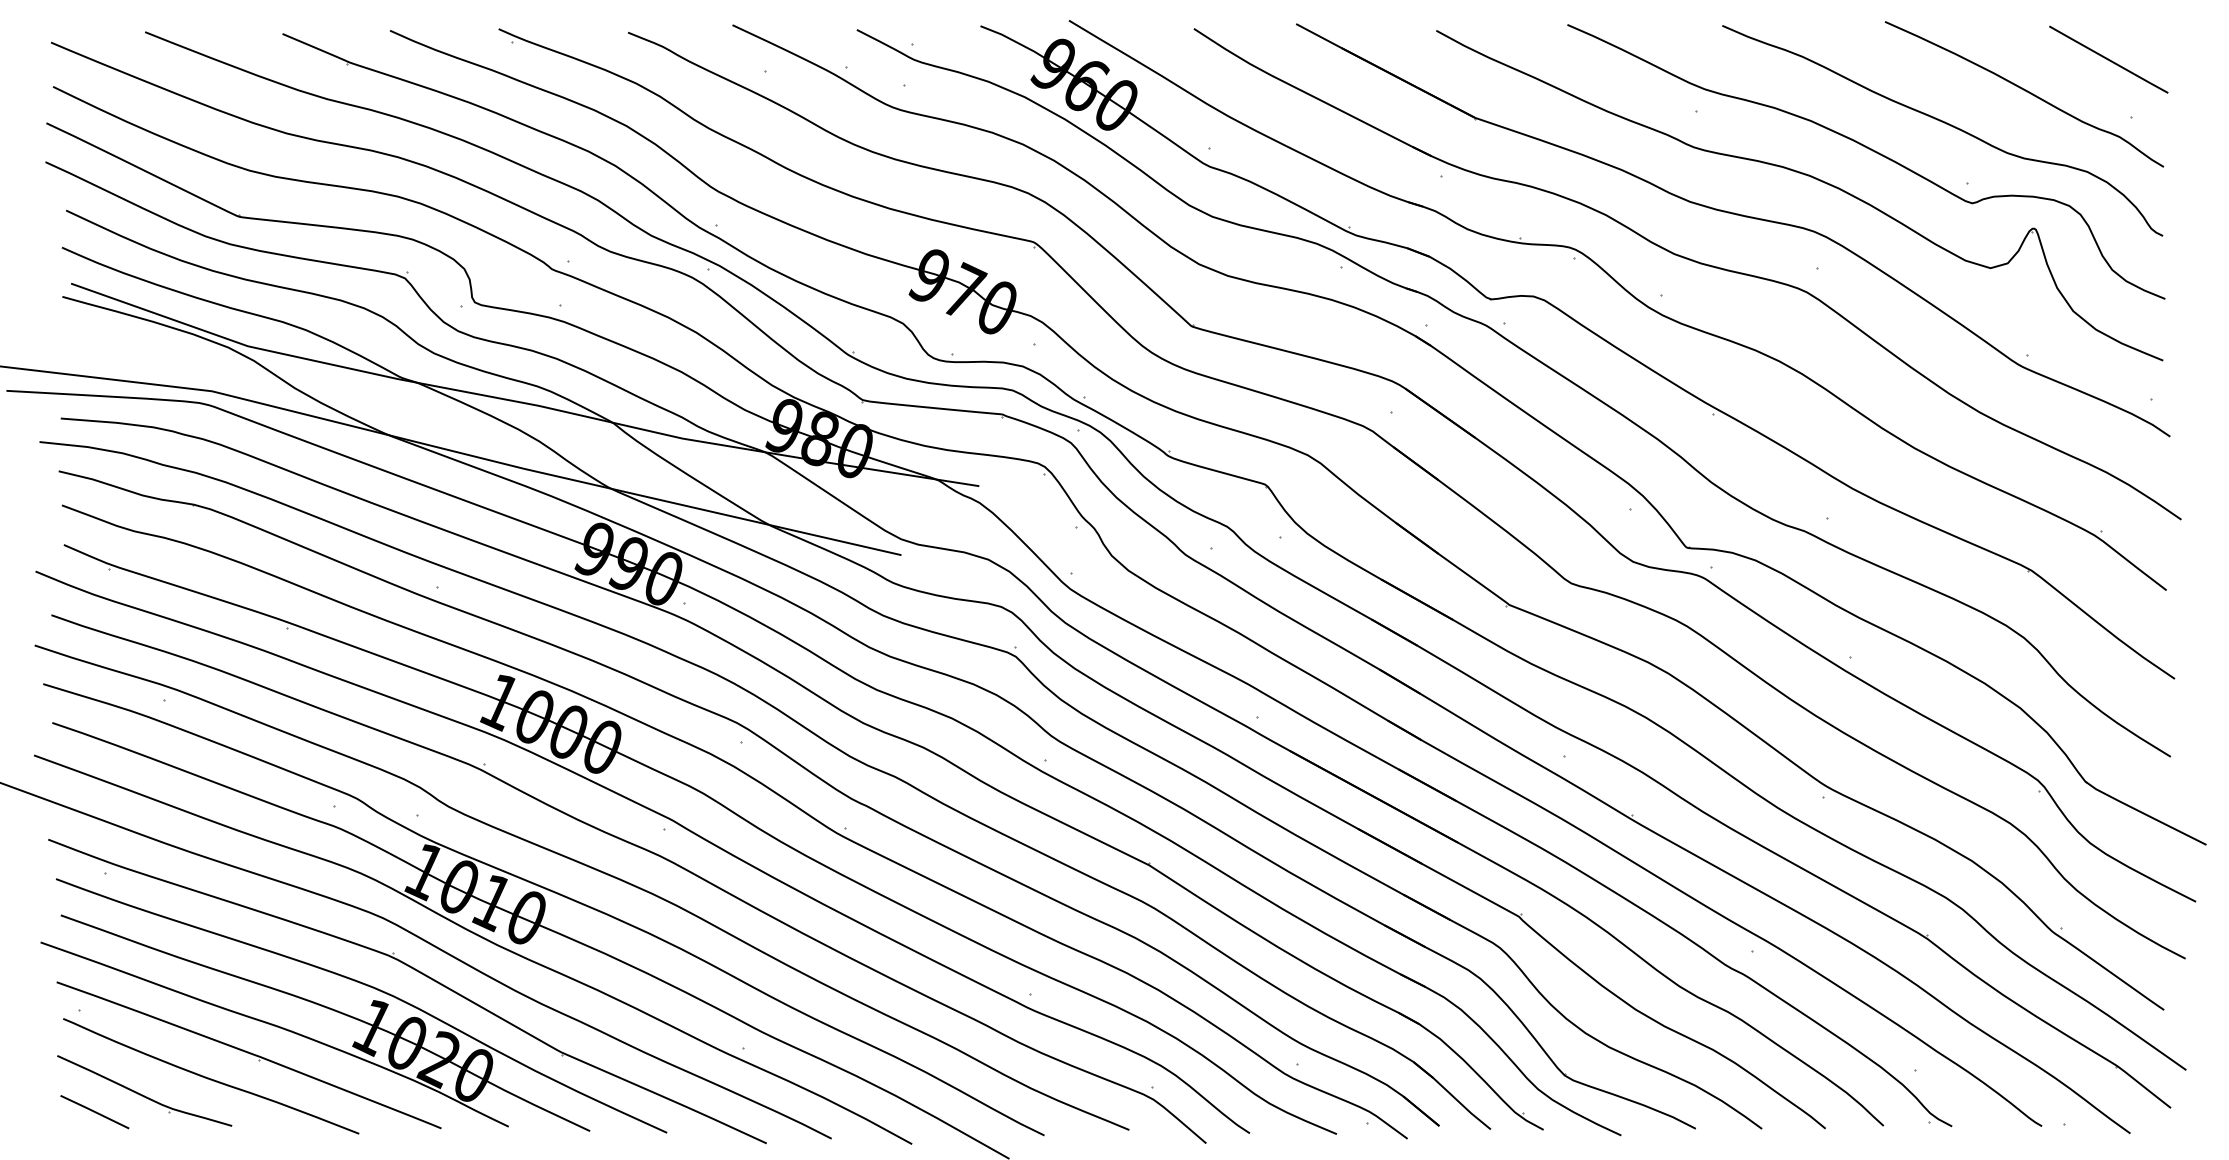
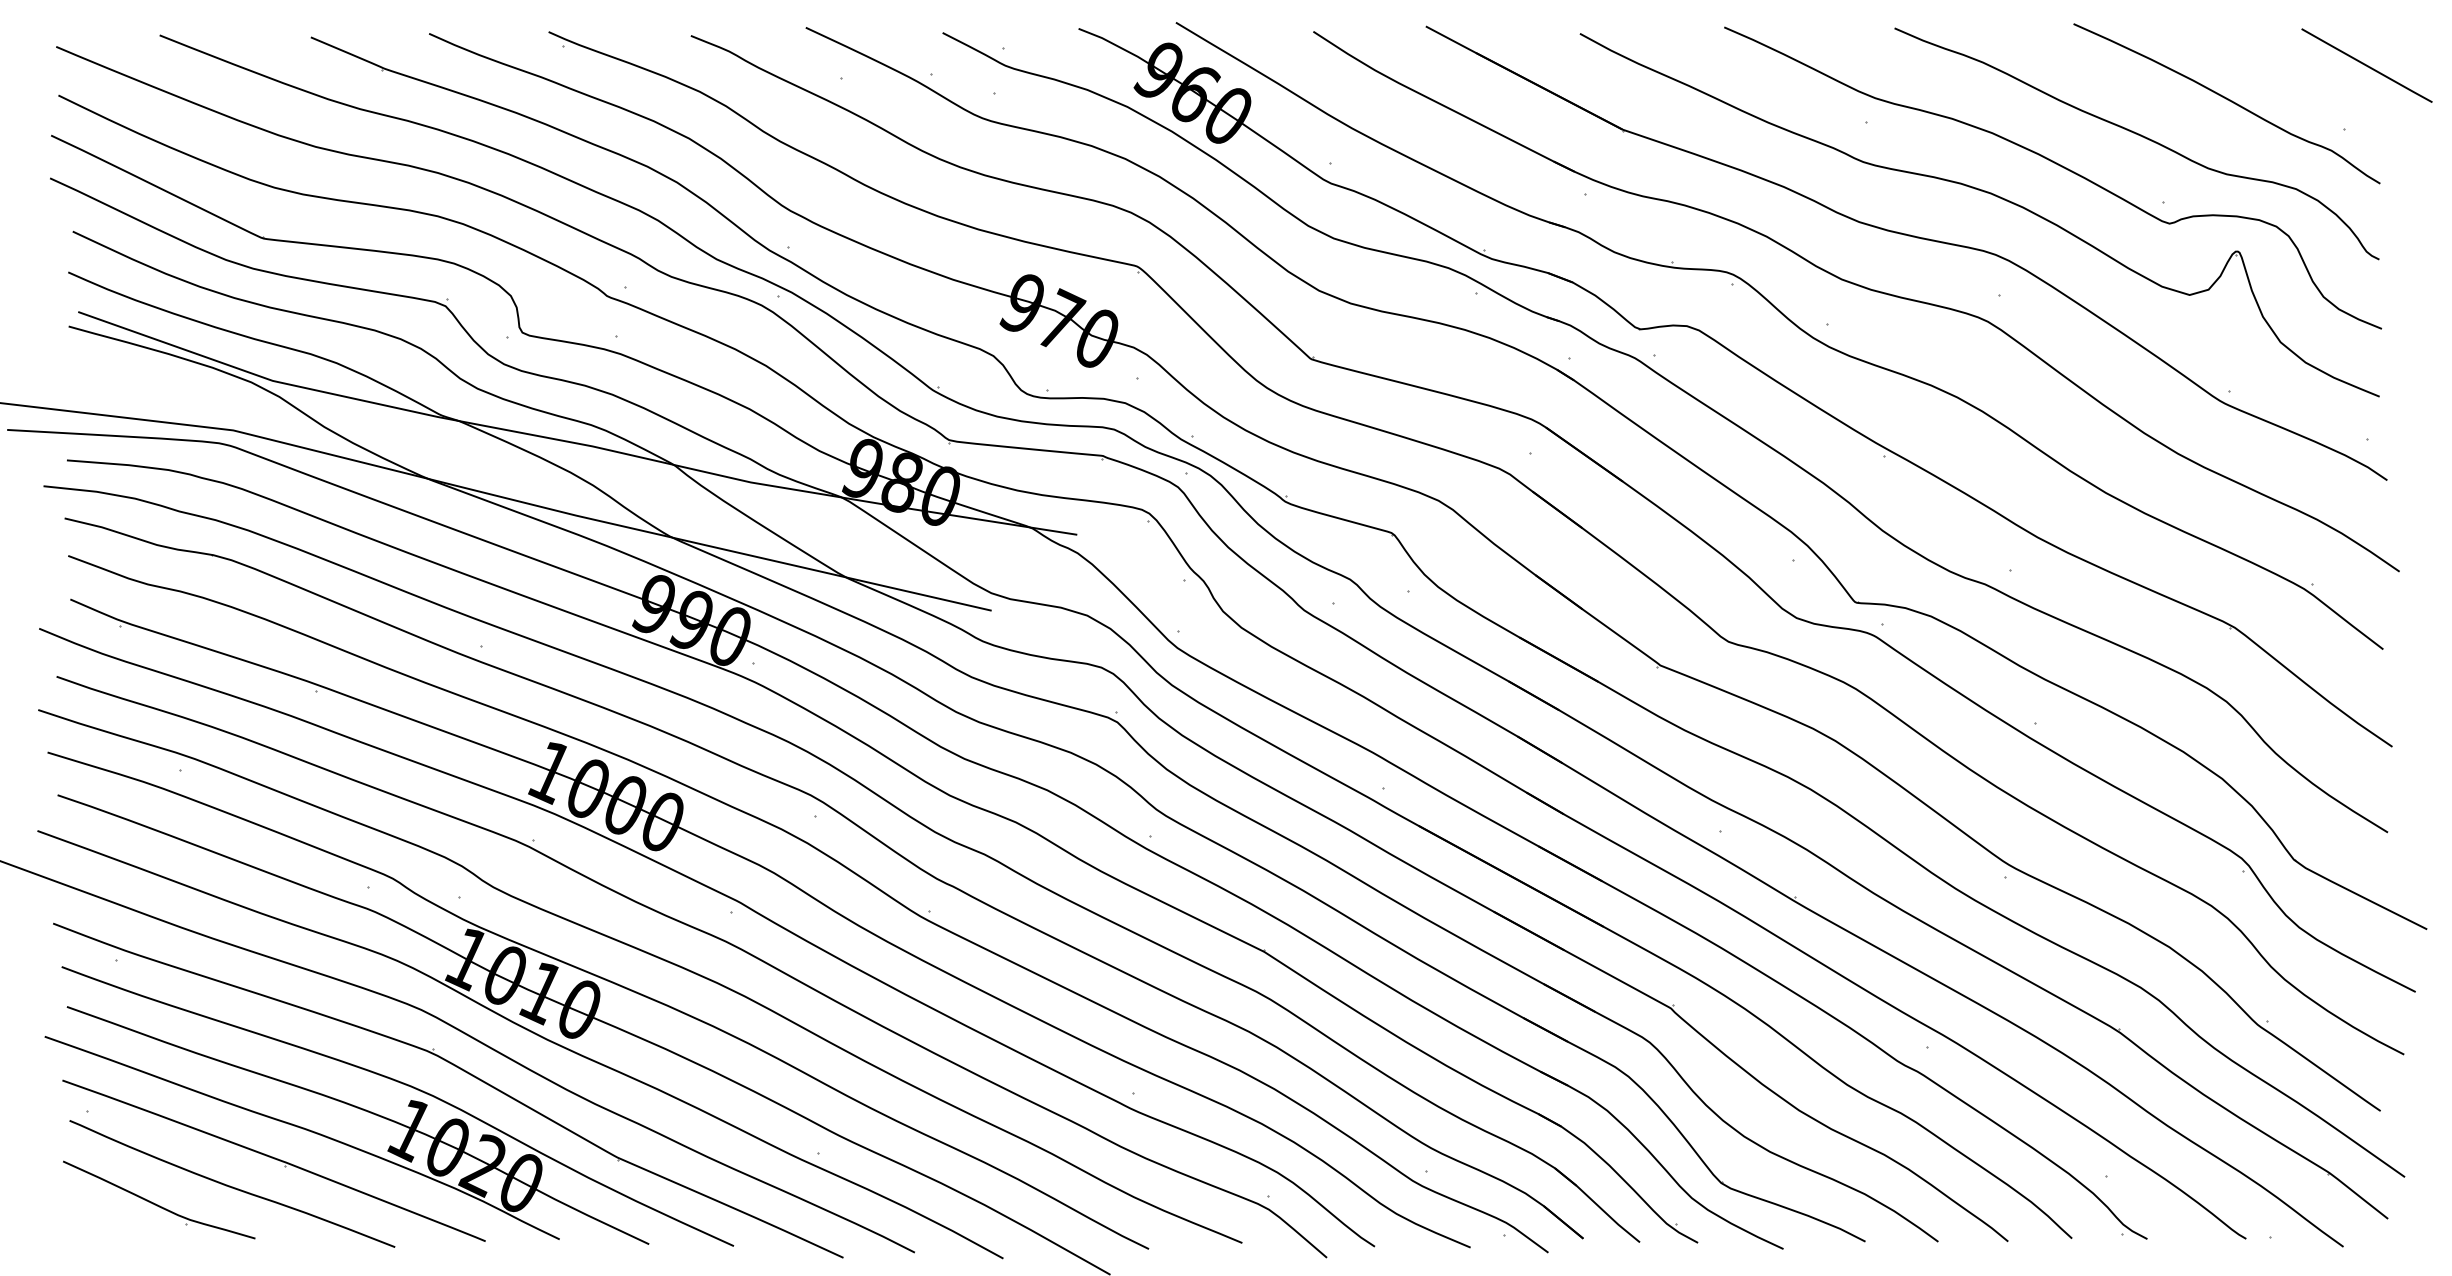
line: (2108, 59) -> (2366, 65), moved
line: (94, 1112) -> (103, 1223), removed

